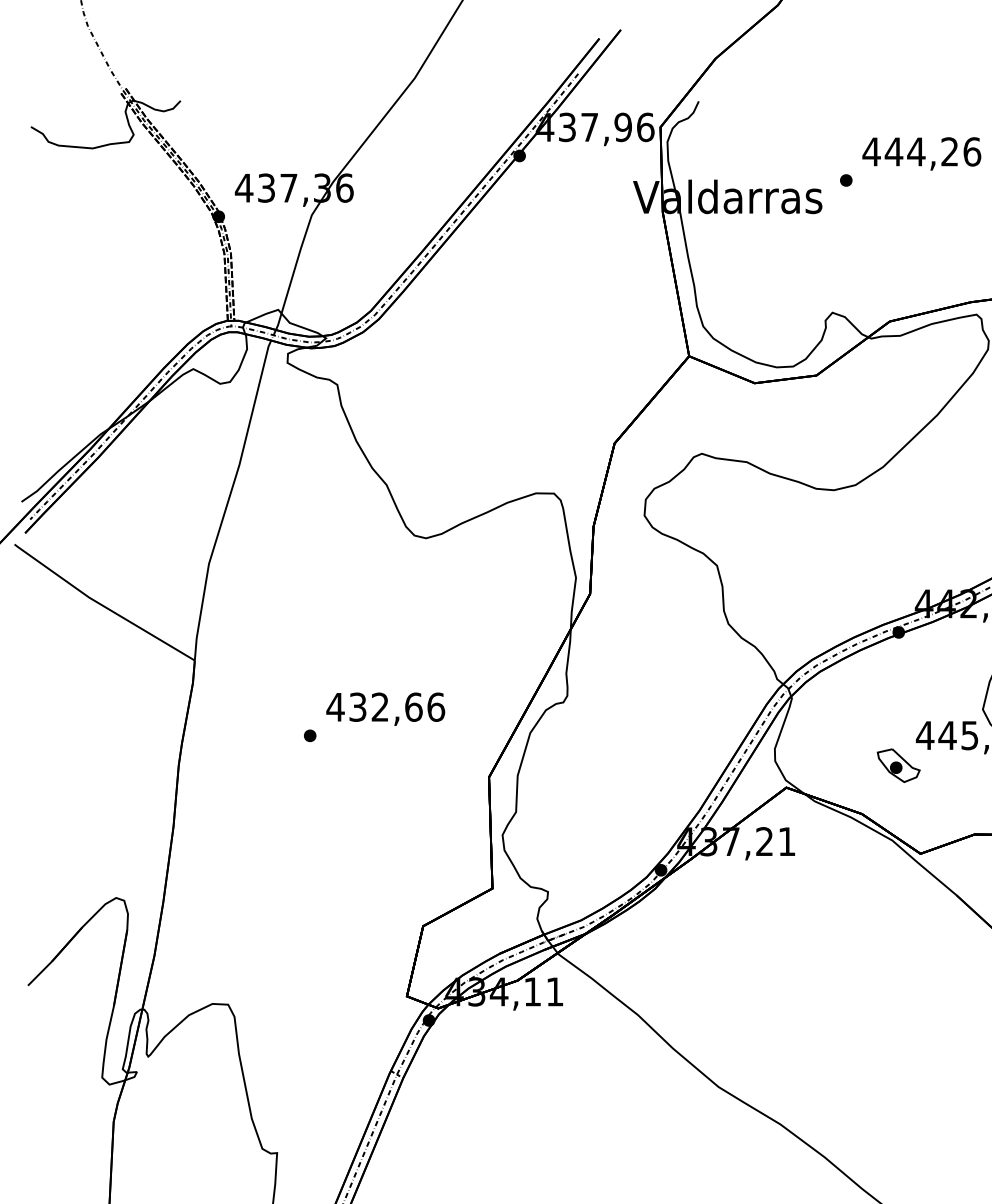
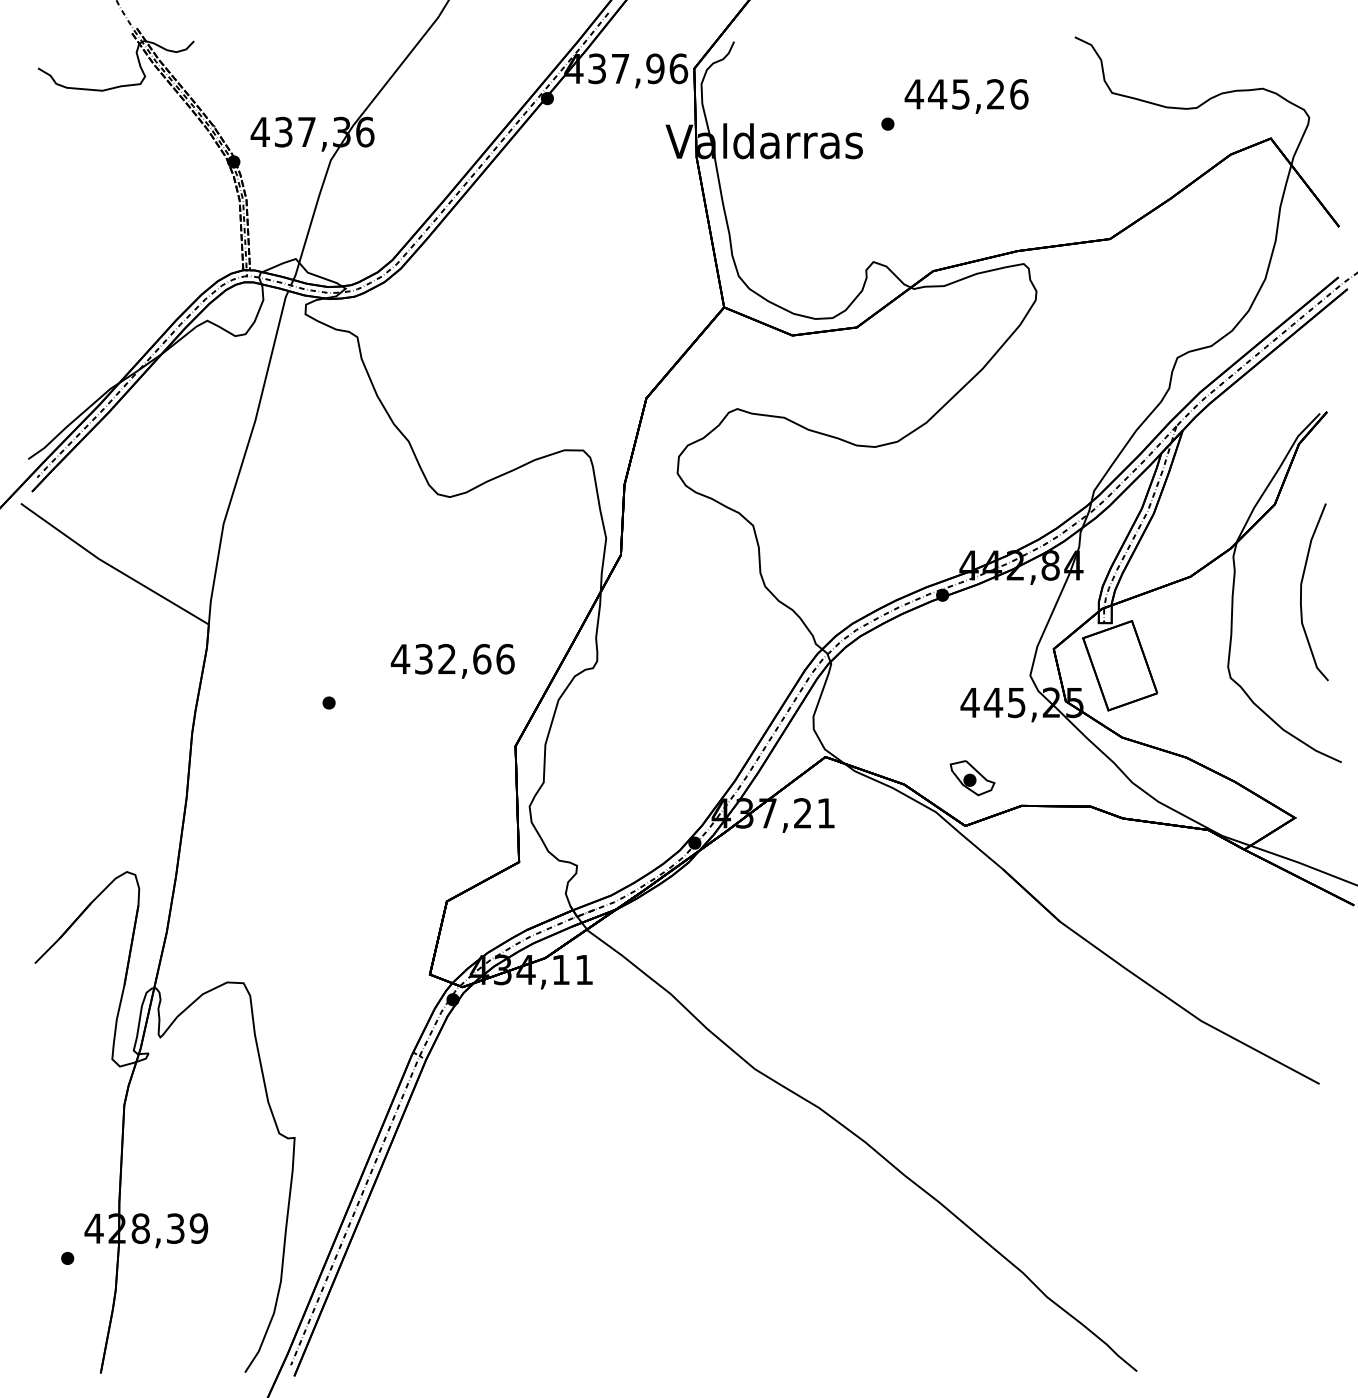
text: (915, 152) -> (960, 94), 444,26 -> 445,26
text: (385, 709) -> (452, 661), moved
part: (898, 766) -> (972, 778), moved

